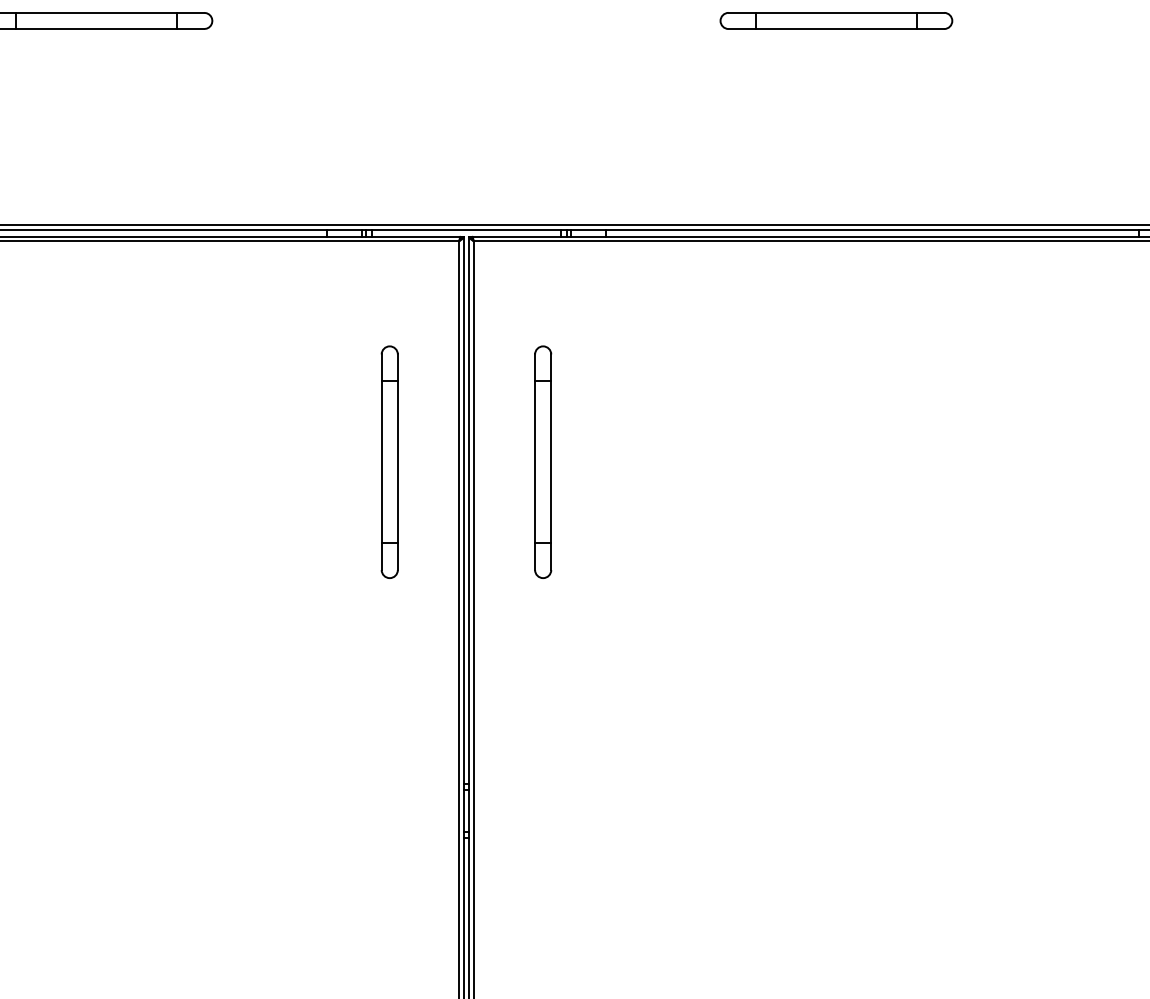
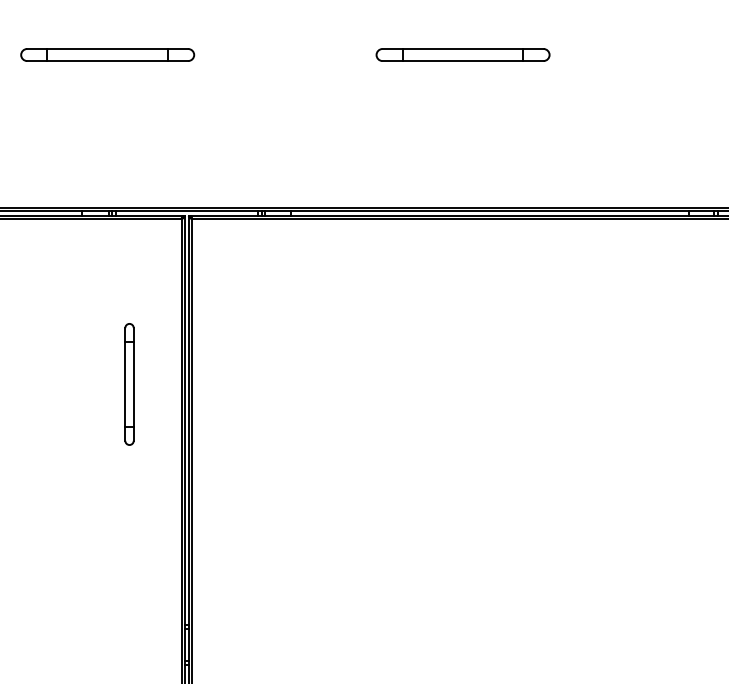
part: (360, 20) -> (107, 54), added
part: (389, 461) -> (129, 383), size x0.7
part: (543, 461) -> (244, 383), removed

